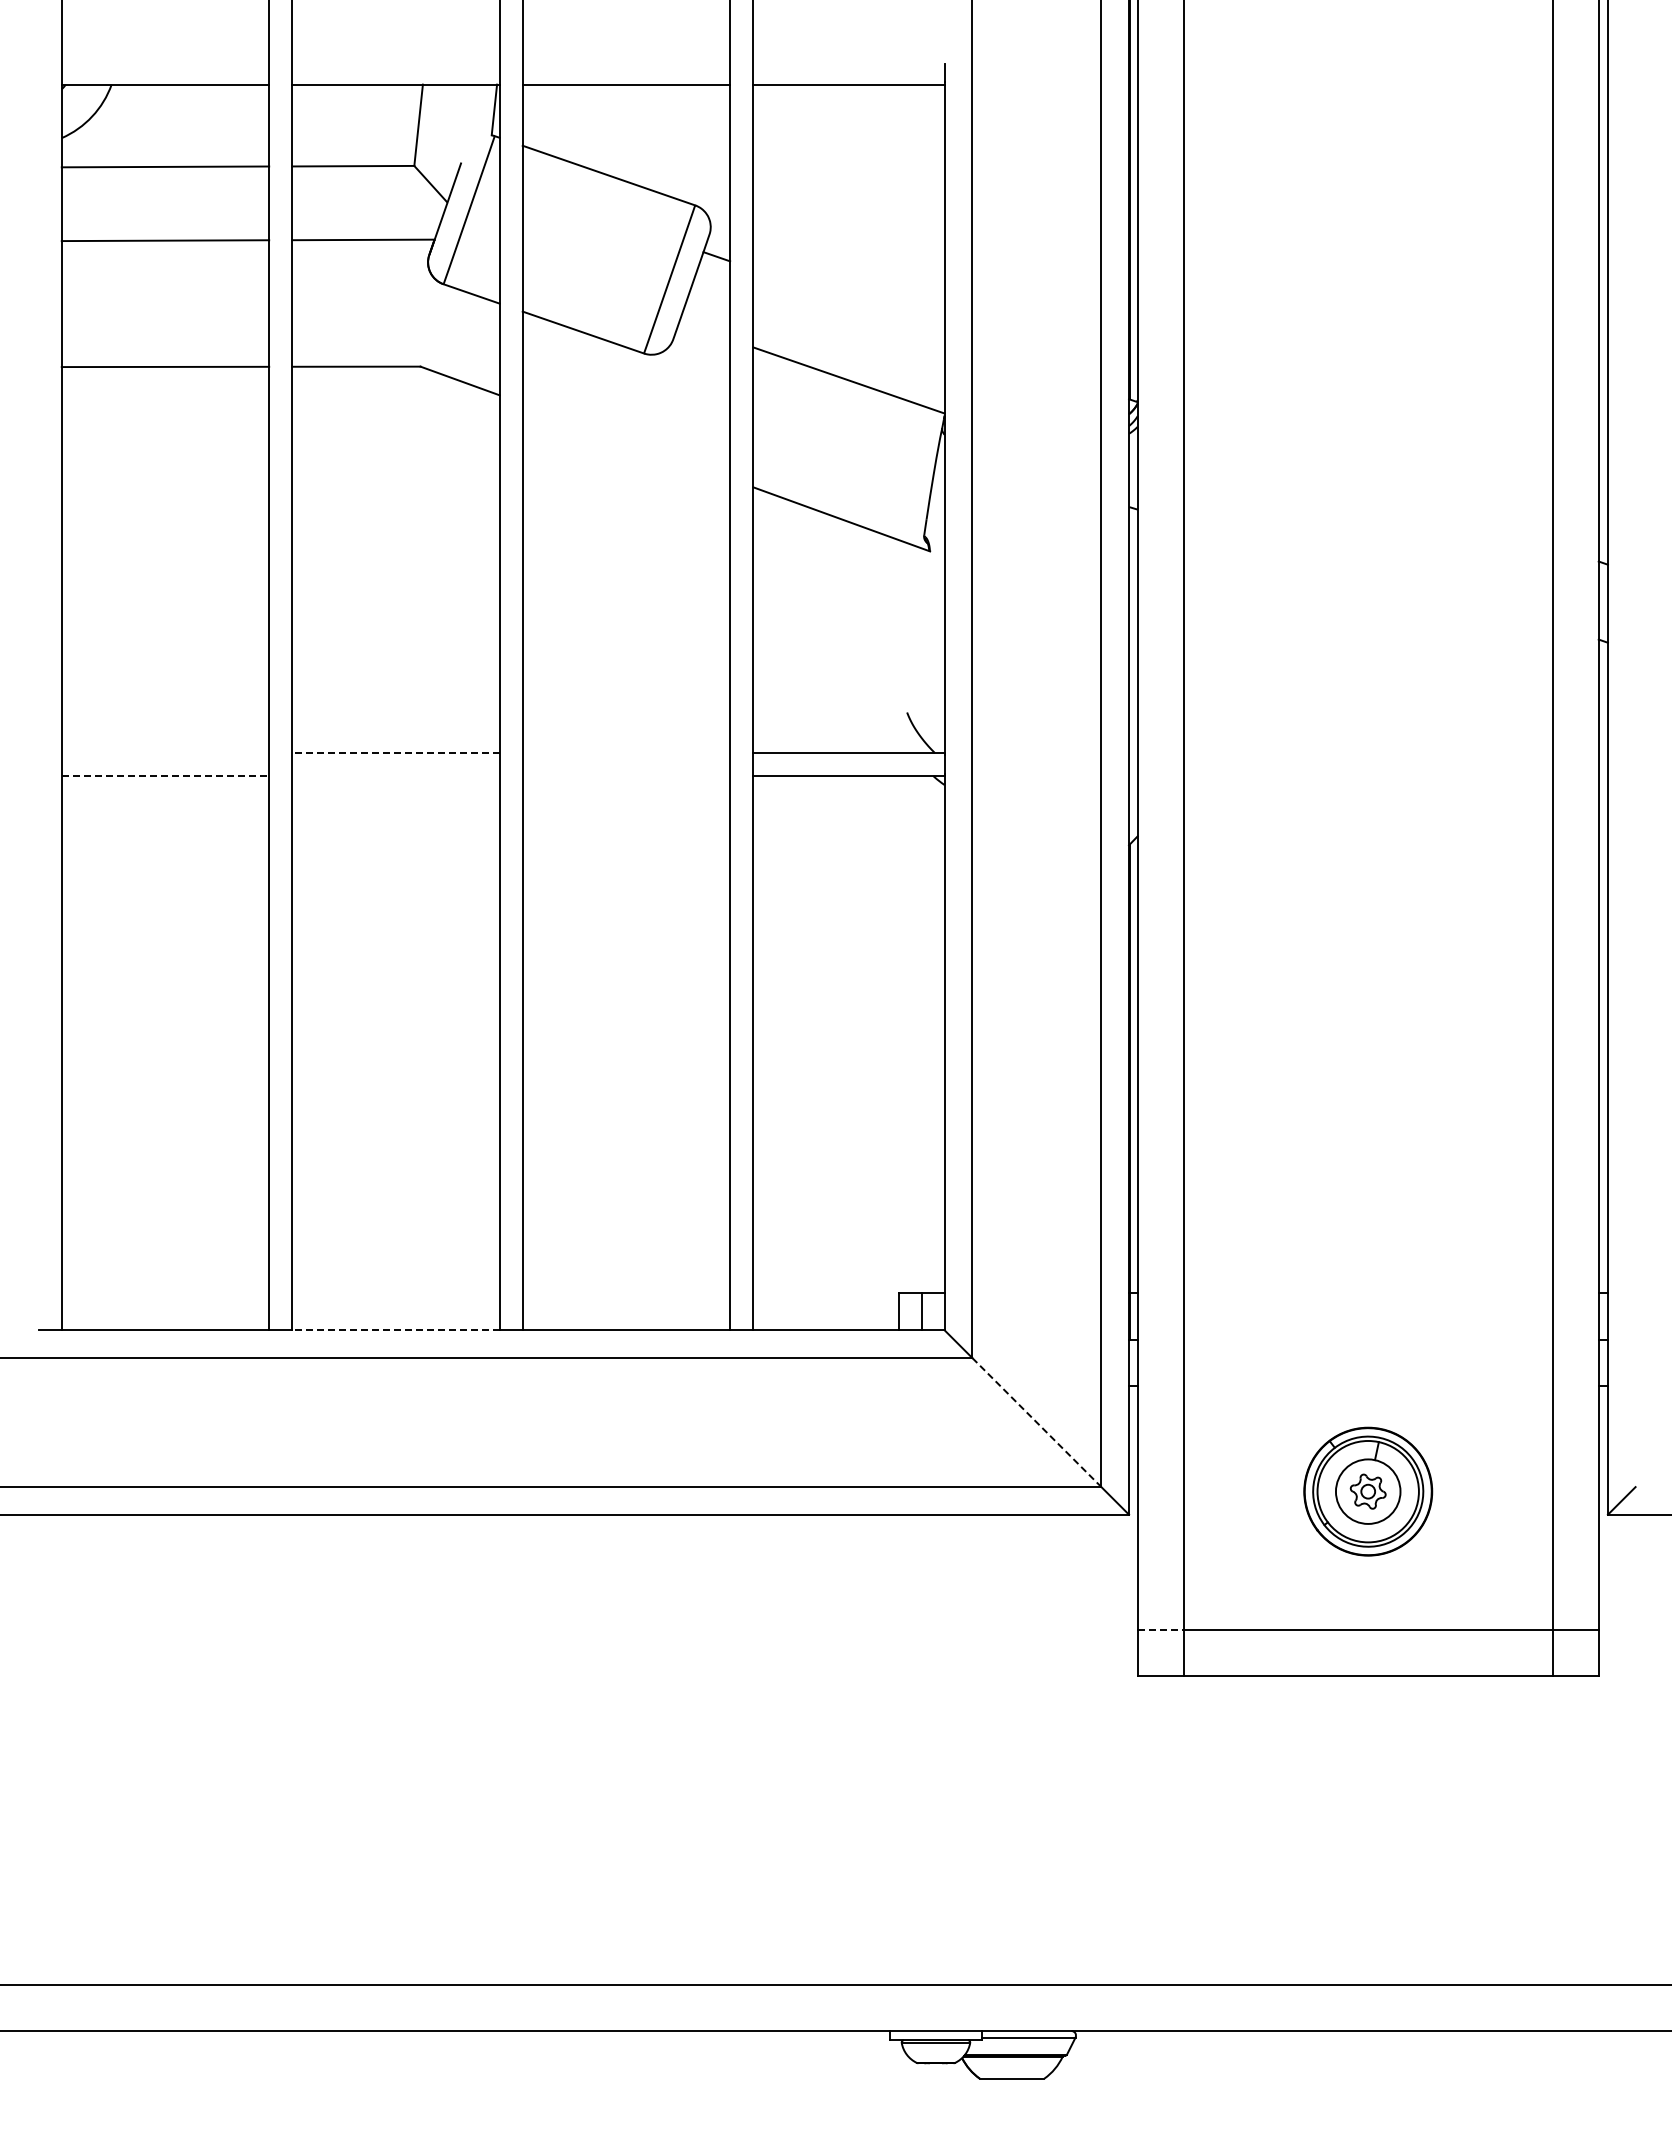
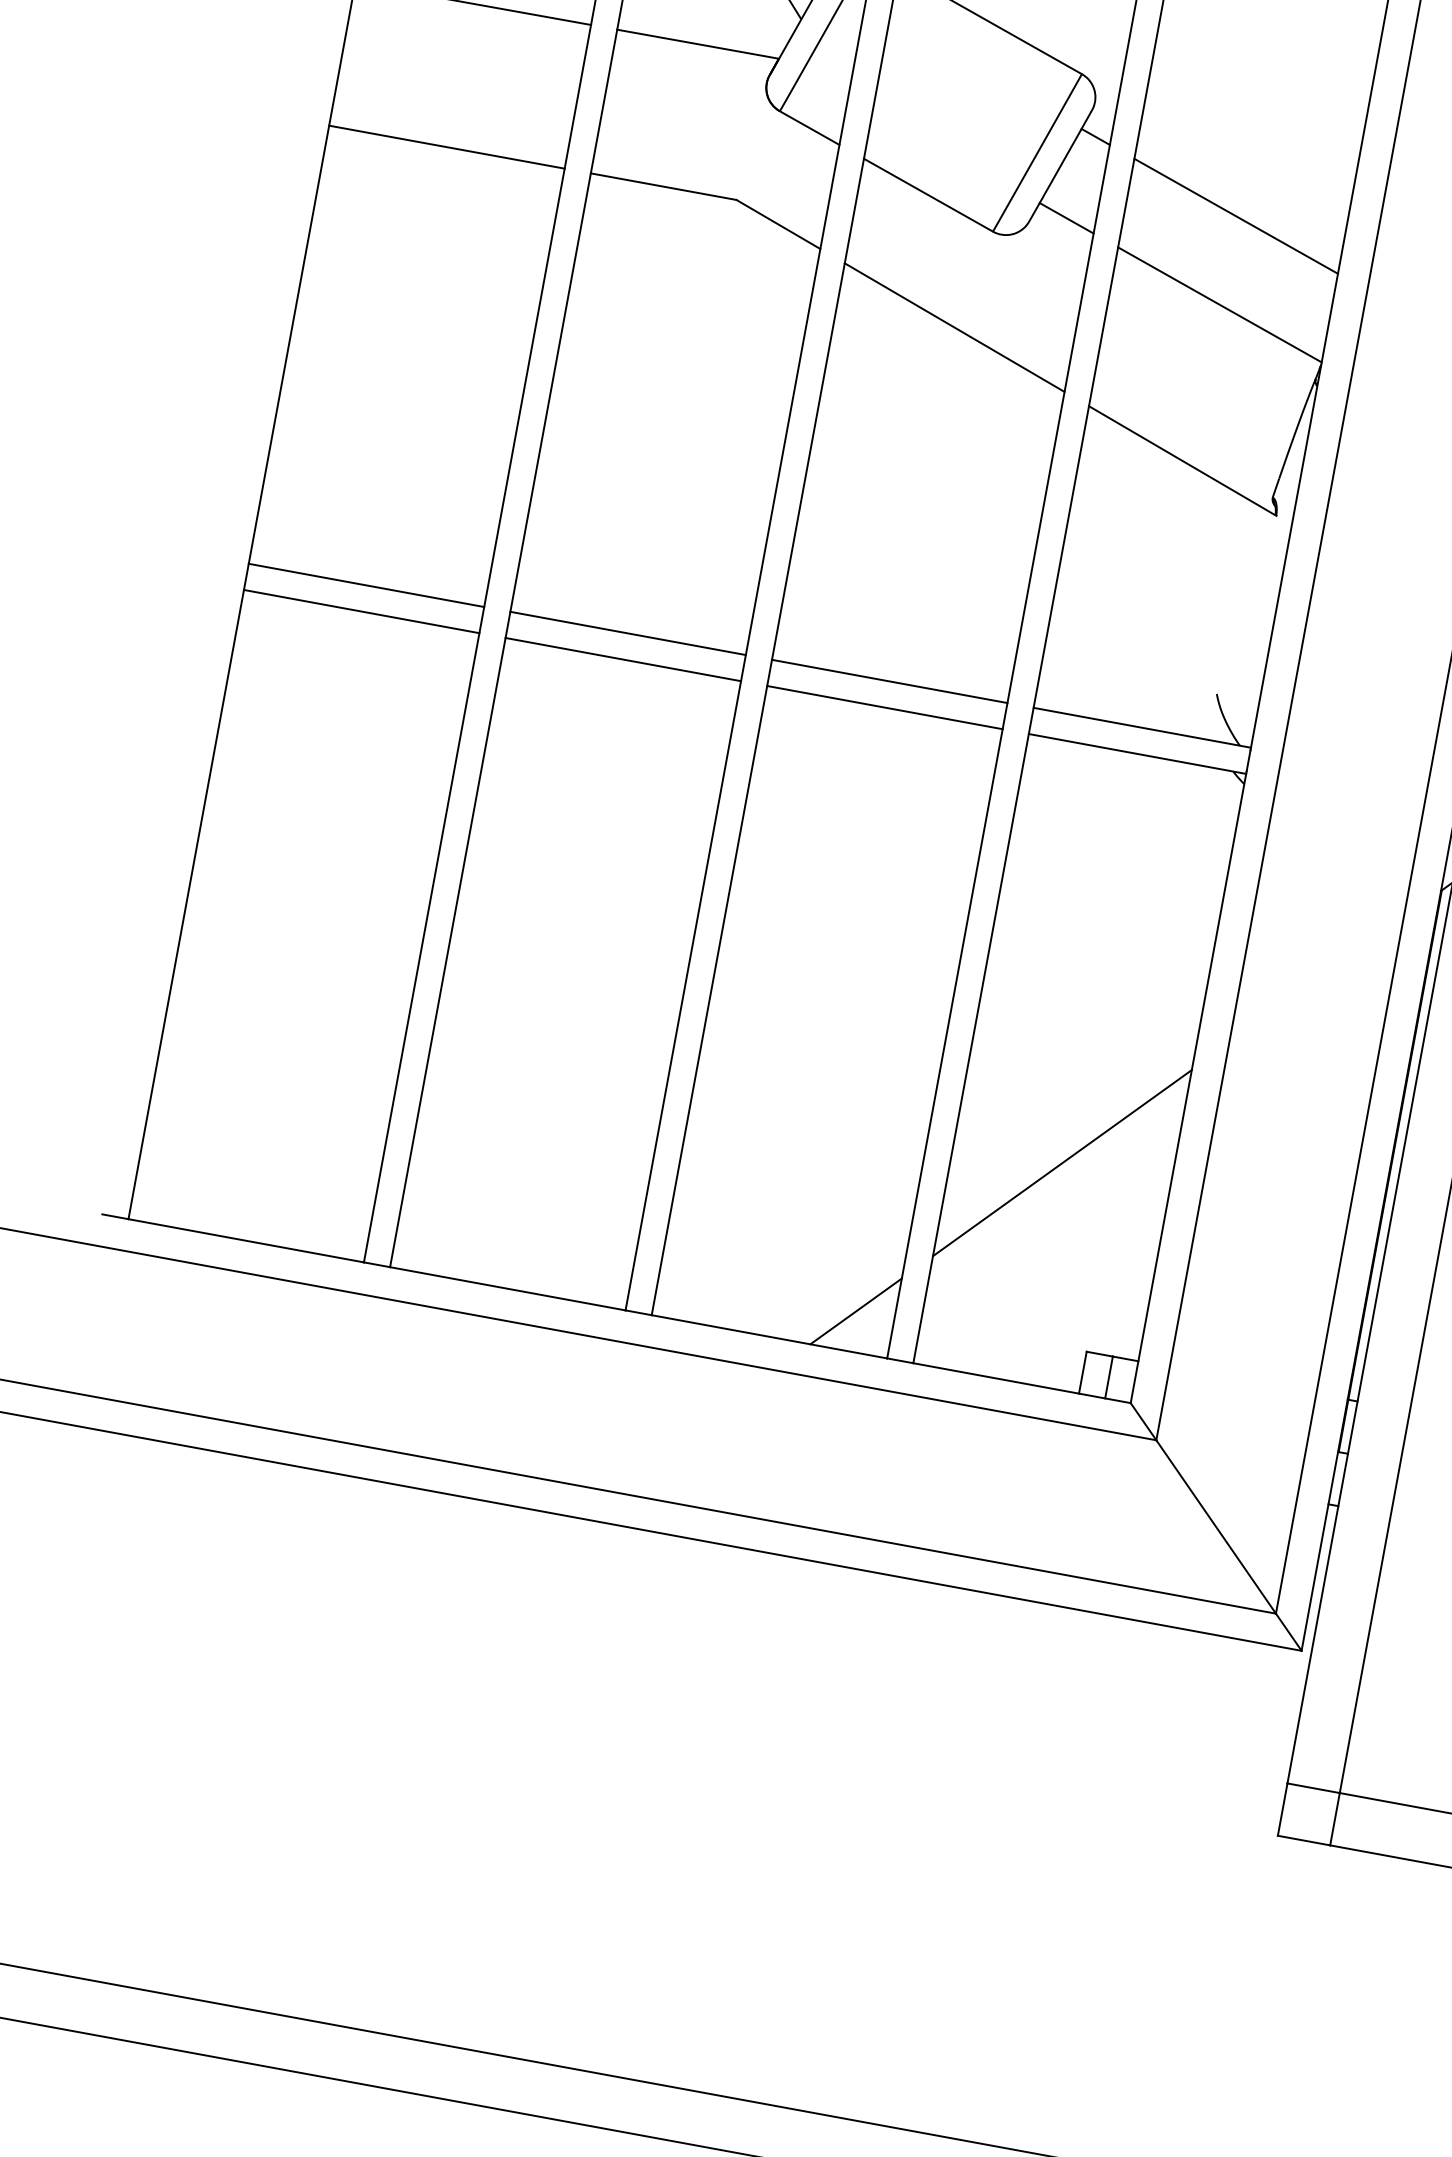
line: (848, 302) -> (1235, 216), added
line: (704, 330) -> (1066, 218), added
line: (626, 440) -> (954, 326), added
line: (165, 753) -> (366, 585), added
line: (395, 753) -> (627, 633), dashed -> solid
line: (626, 753) -> (889, 682), added
line: (165, 776) -> (361, 612), dashed -> solid
line: (395, 776) -> (622, 659), added
line: (626, 776) -> (884, 708), added
line: (848, 1136) -> (1061, 1163), added
line: (696, 1295) -> (856, 1311), added
line: (395, 1330) -> (507, 1288), dashed -> solid
line: (1037, 1422) -> (1216, 1527), dashed -> solid
line: (1161, 1629) -> (1314, 1787), dashed -> solid

